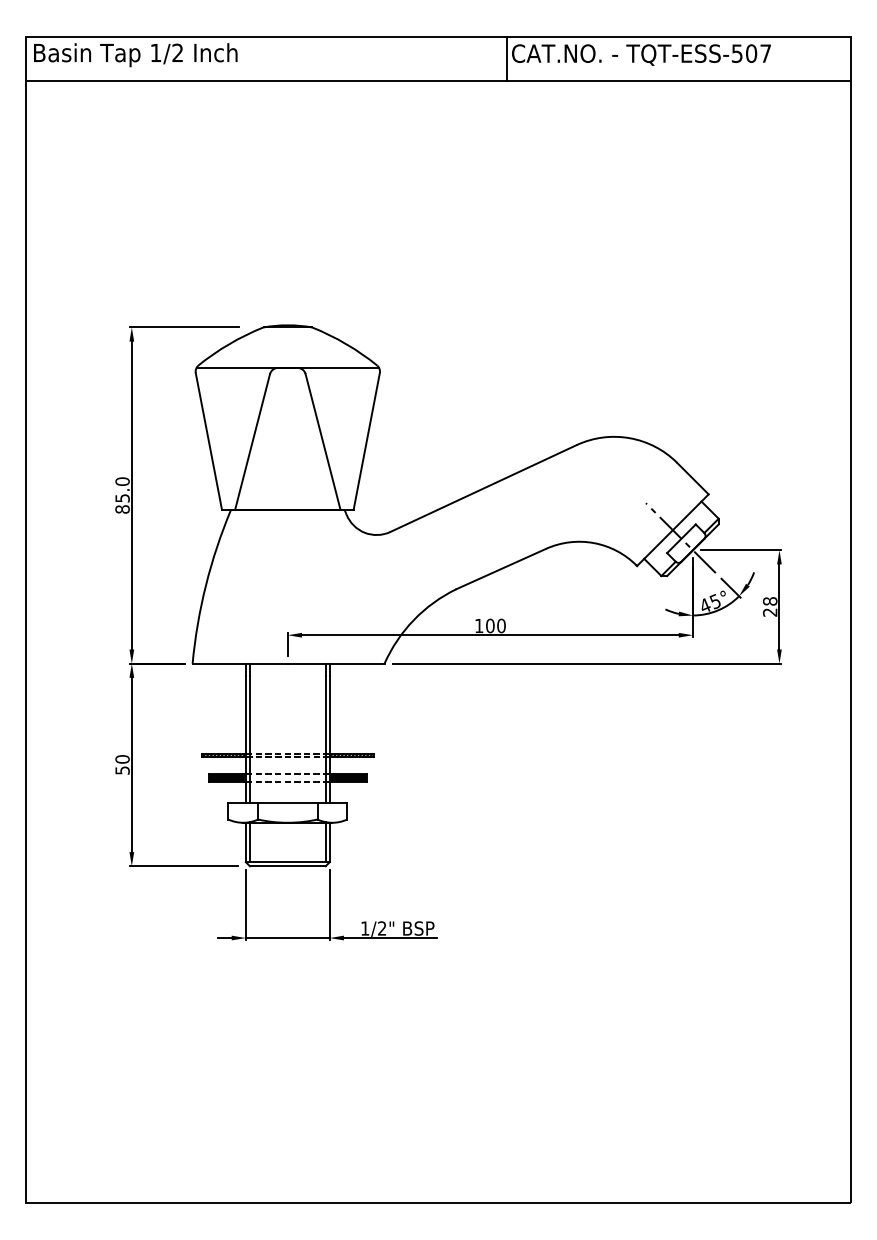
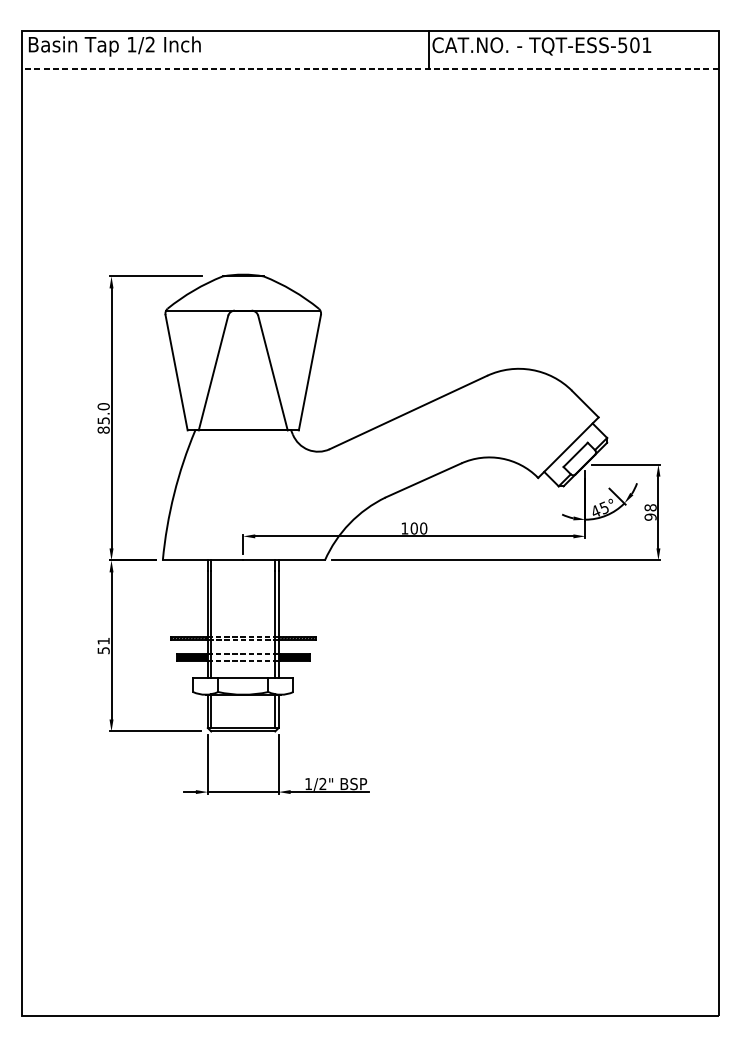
text: (765, 53) -> (646, 45), TQT-ESS-507 -> TQT-ESS-501
line: (438, 81) -> (370, 68), solid -> dashed
line: (680, 538) -> (574, 454), removed
text: (770, 612) -> (650, 517), 28 -> 98
text: (122, 759) -> (103, 641), 50 -> 51

